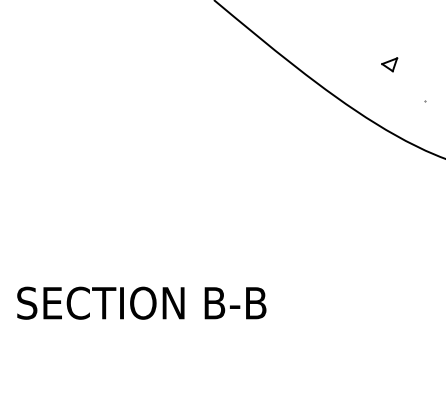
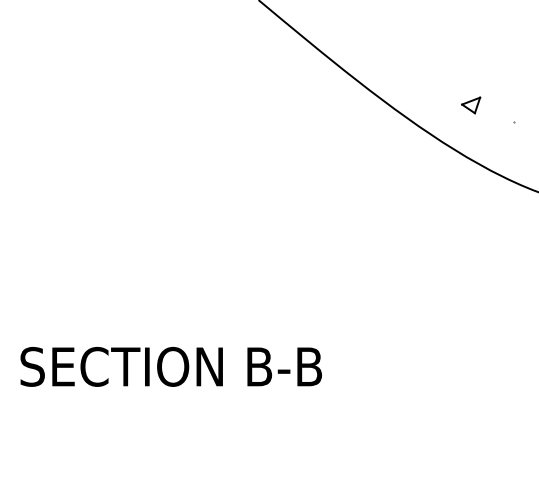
part: (389, 64) -> (471, 105), moved

